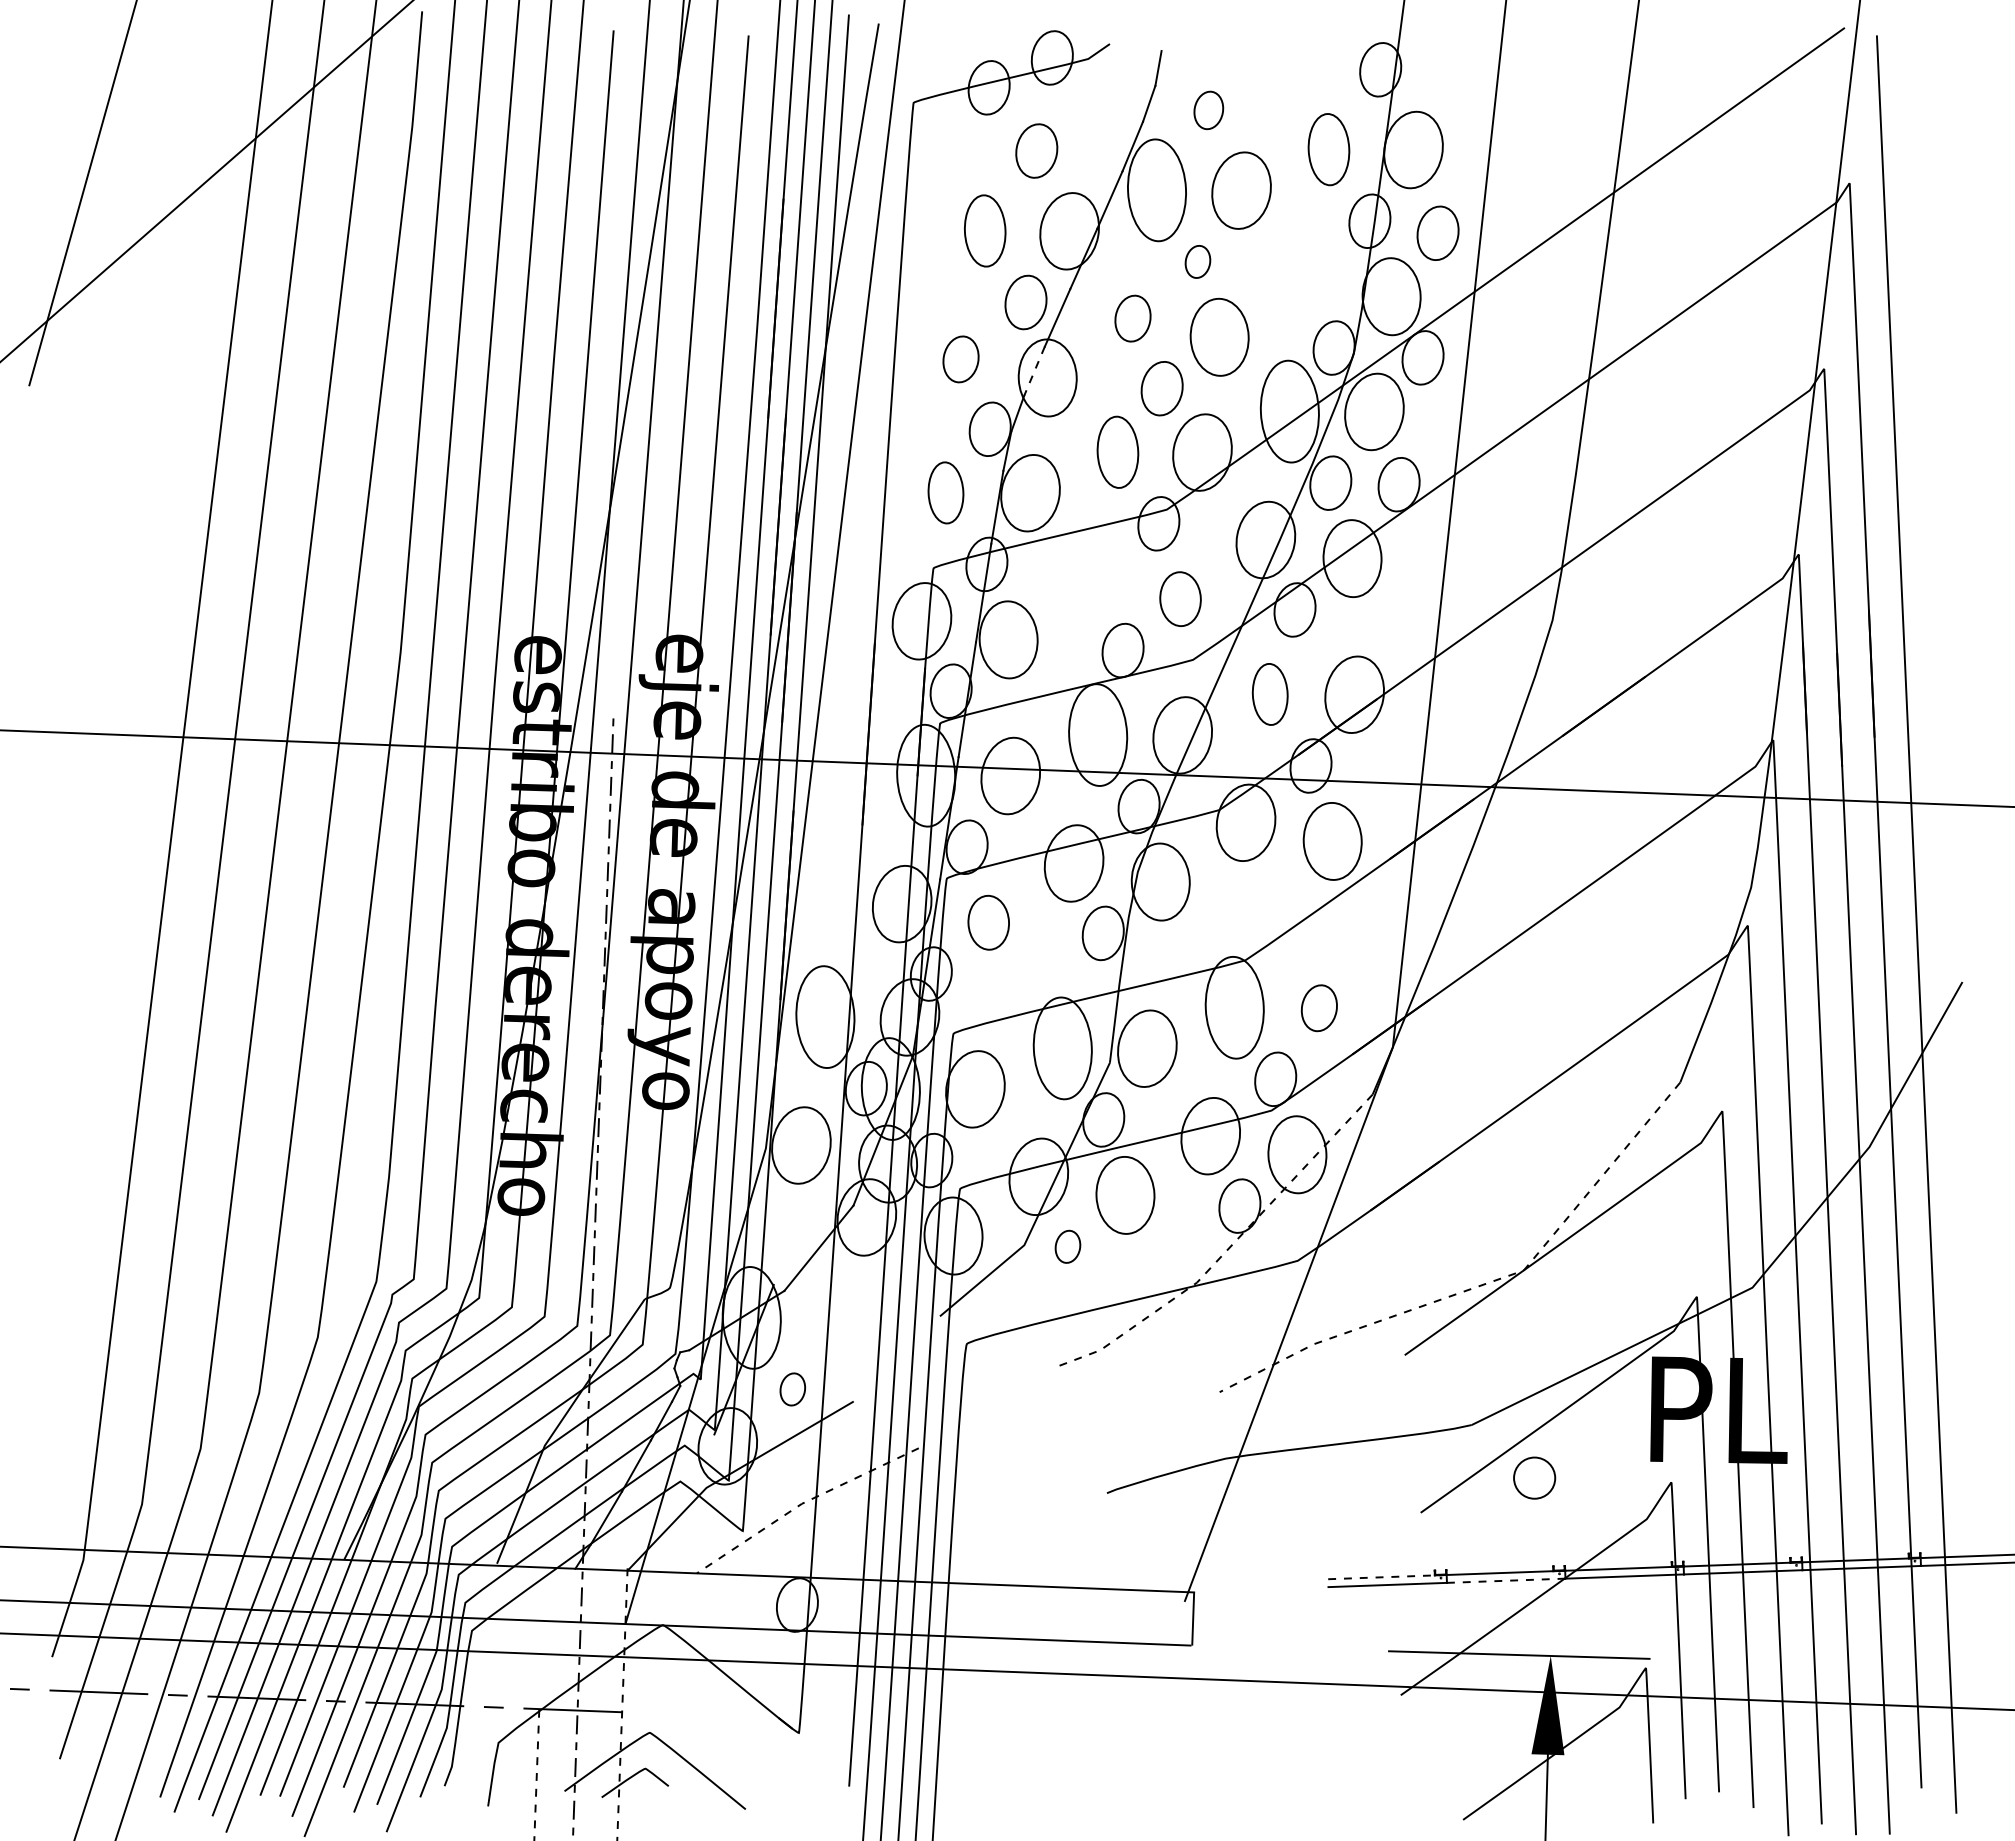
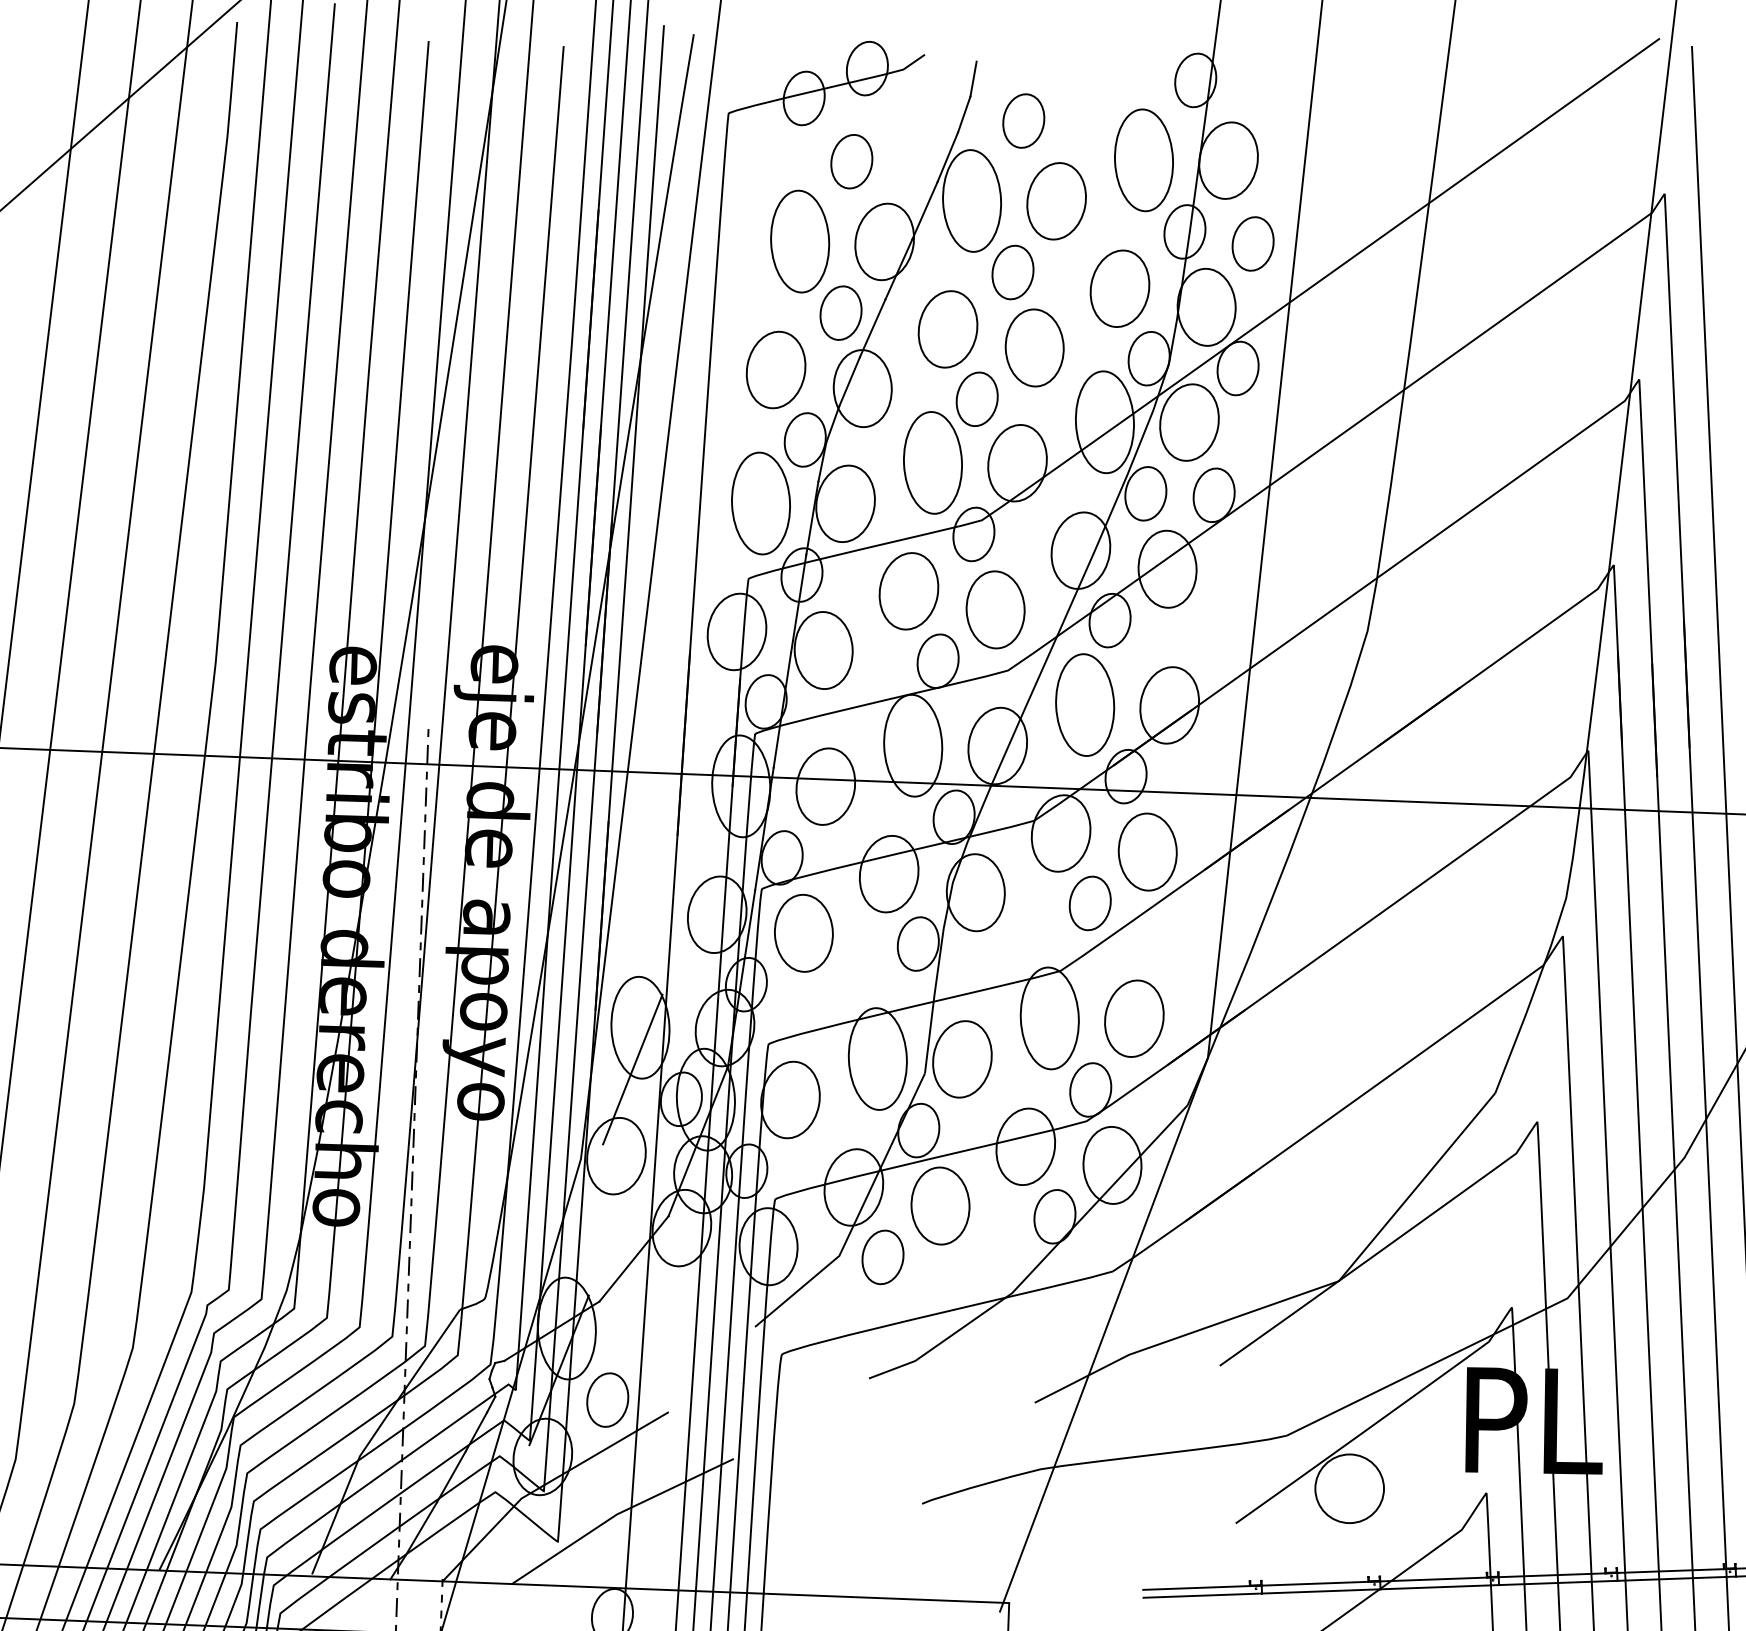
part: (1208, 110) -> (1023, 121), size x1.43
part: (1328, 149) -> (1143, 160), size x1.43
part: (985, 230) -> (800, 241), size x1.43
part: (1197, 261) -> (1012, 272), size x1.67
part: (1304, 278) -> (1119, 289), added
part: (1132, 318) -> (947, 329), size x1.67
part: (960, 359) -> (775, 370), size x1.67
line: (1034, 371) -> (849, 382), dashed -> solid
part: (1117, 452) -> (932, 463), size x1.43
part: (945, 492) -> (760, 503), size x1.67
part: (1093, 580) -> (908, 591), added
part: (1180, 598) -> (995, 609), size x1.43
part: (1270, 694) -> (1085, 705), size x1.67
part: (1274, 892) -> (1089, 903), added
part: (988, 922) -> (803, 933), size x1.43
part: (1319, 1008) -> (1134, 1019), size x1.67
line: (817, 1058) -> (632, 1069), added
part: (1067, 1246) -> (882, 1257), size x1.67
line: (1226, 1251) -> (1041, 1262), dashed -> solid
line: (1484, 1284) -> (1299, 1295), dashed -> solid
part: (792, 1389) -> (607, 1400), size x1.67
circle: (1534, 1477) -> (1349, 1488), size x1.67
line: (802, 1503) -> (617, 1514), dashed -> solid
line: (1386, 1577) -> (1201, 1588), dashed -> solid
line: (1505, 1580) -> (1320, 1591), dashed -> solid

